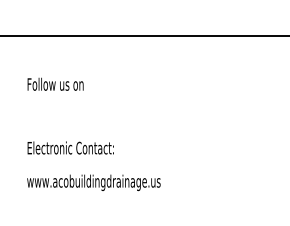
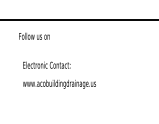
text: (55, 82) -> (34, 35), moved
text: (93, 165) -> (59, 74), moved

